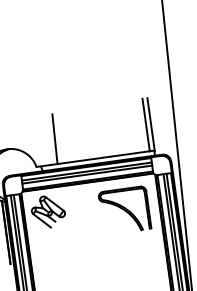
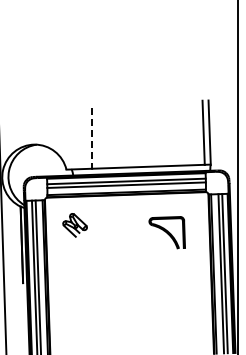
line: (55, 139) -> (92, 138), solid -> dashed
part: (124, 210) -> (166, 232), size x0.6
part: (47, 212) -> (74, 225), size x0.6

